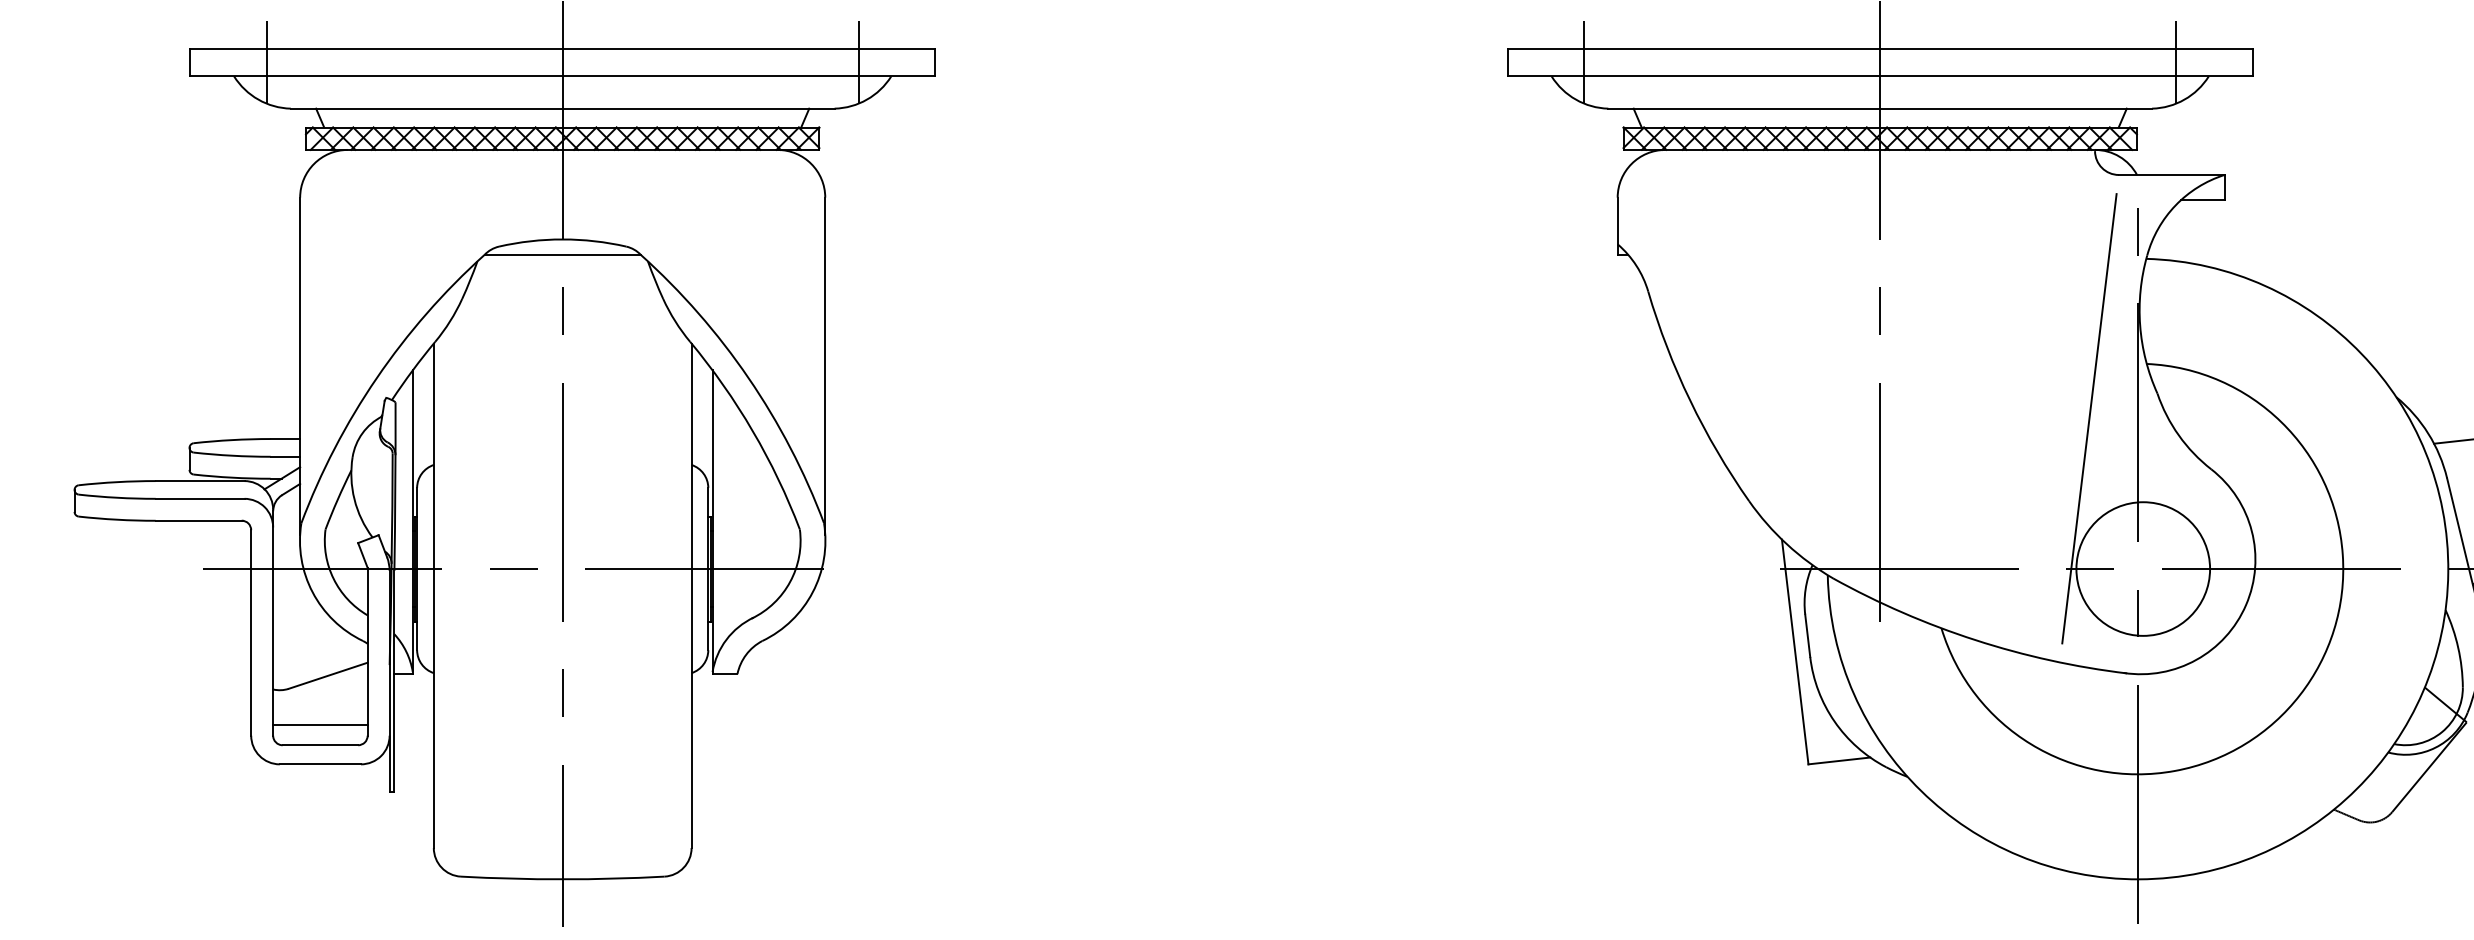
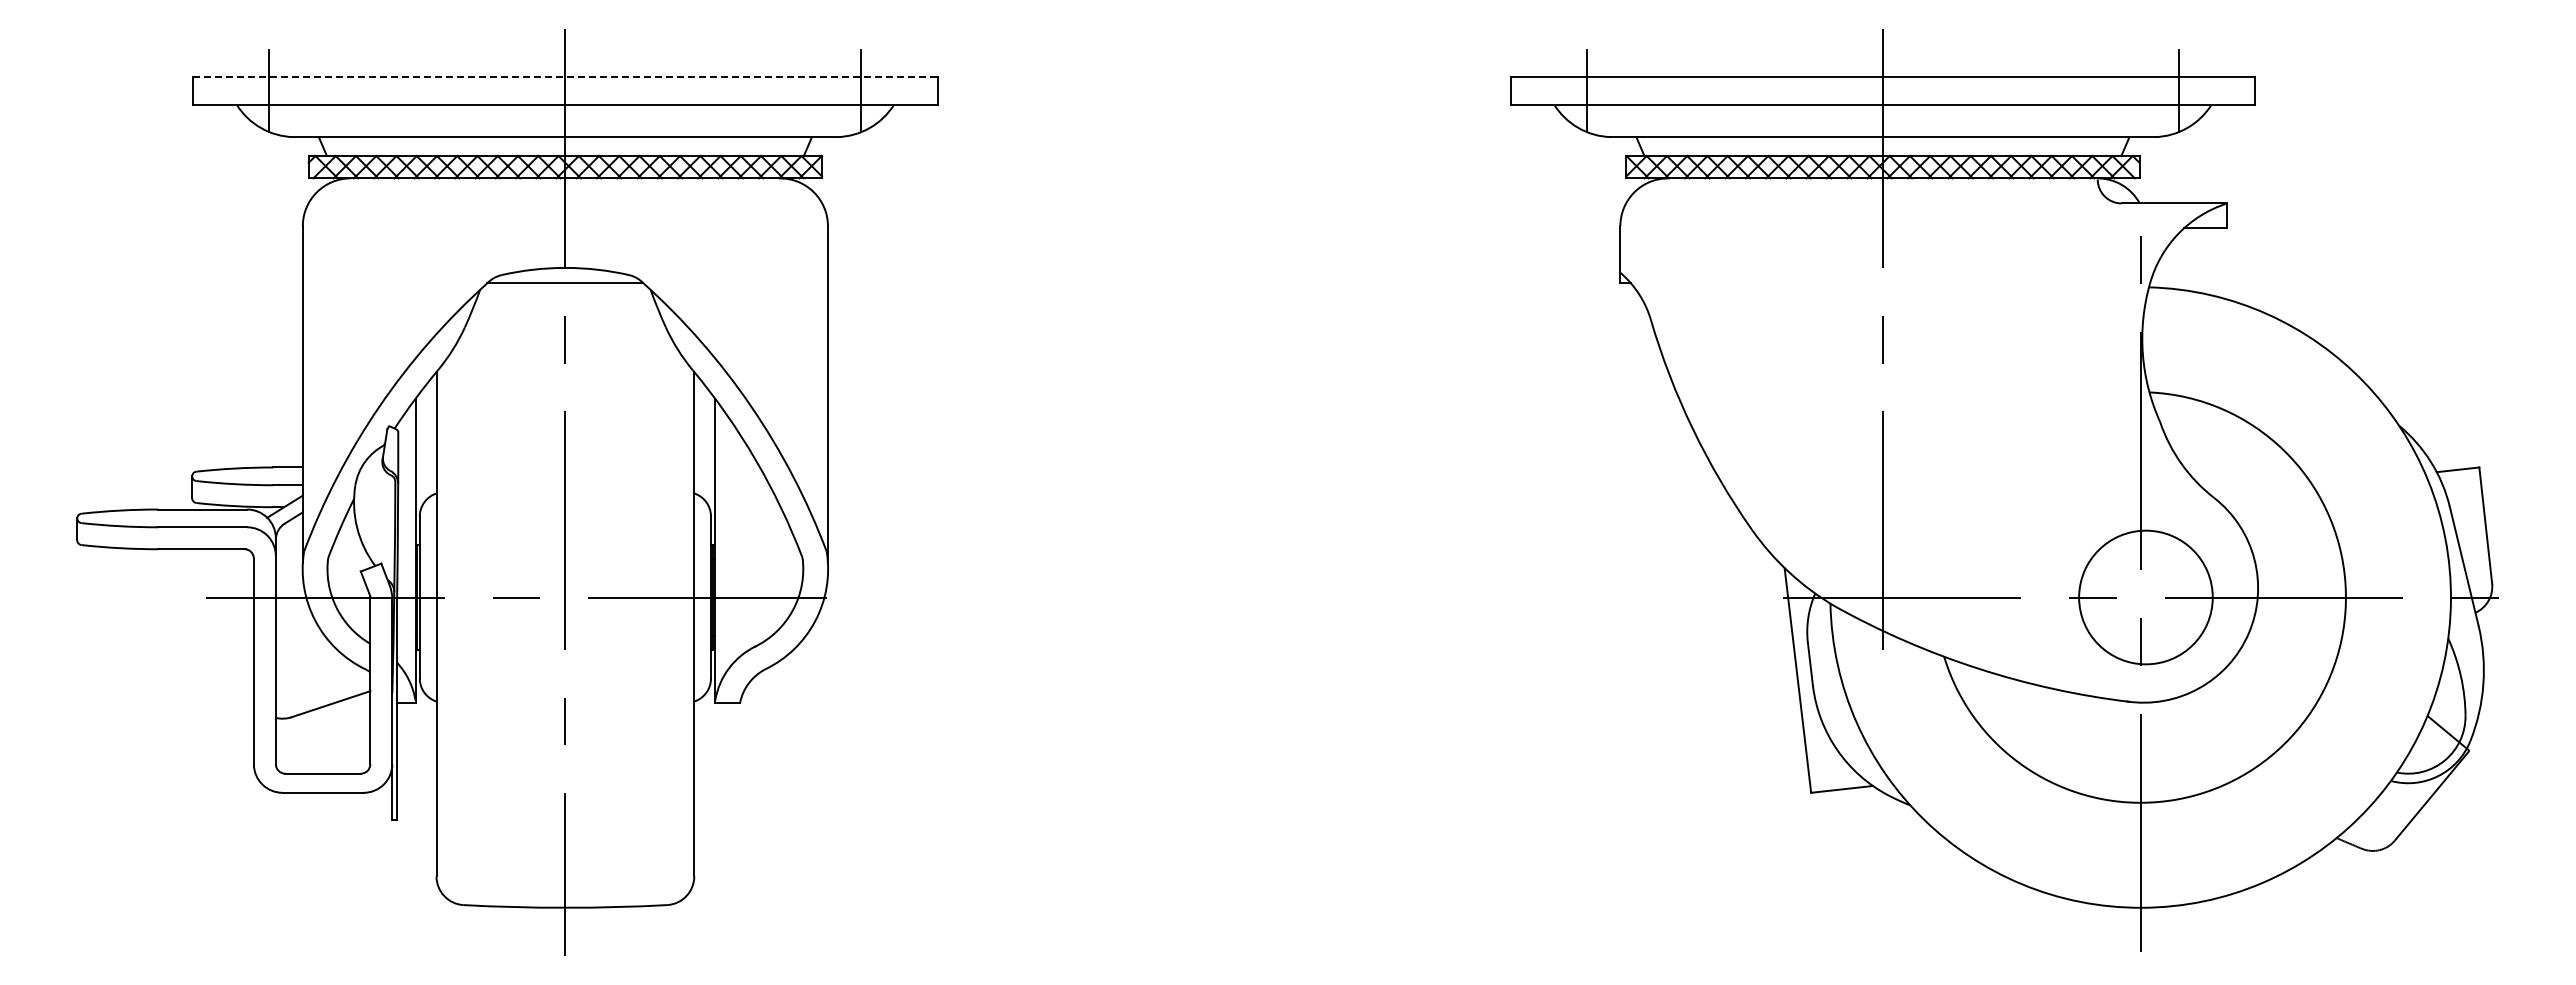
line: (562, 49) -> (565, 77), solid -> dashed
line: (2088, 418) -> (2091, 446), removed
line: (319, 725) -> (322, 753), removed

